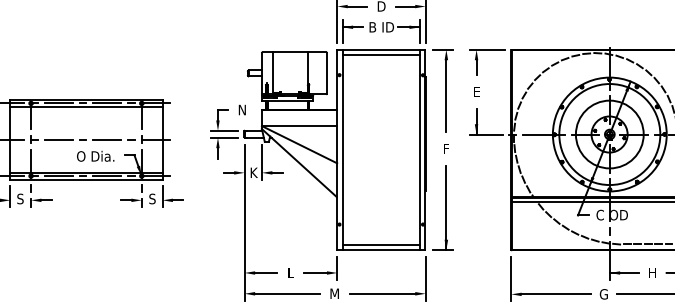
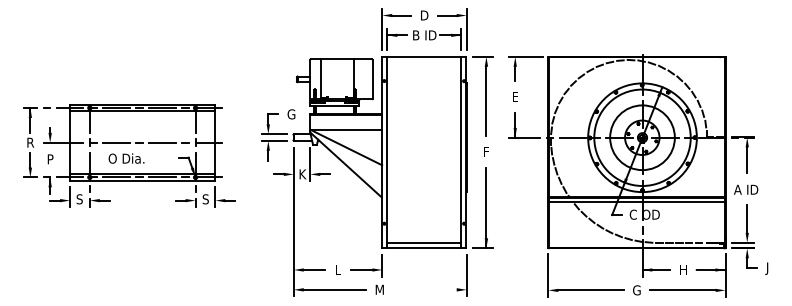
line: (381, 55) -> (424, 62), removed
text: (242, 110) -> (291, 114), N -> G
text: (95, 156) -> (126, 158), moved
line: (382, 293) -> (425, 289), removed

